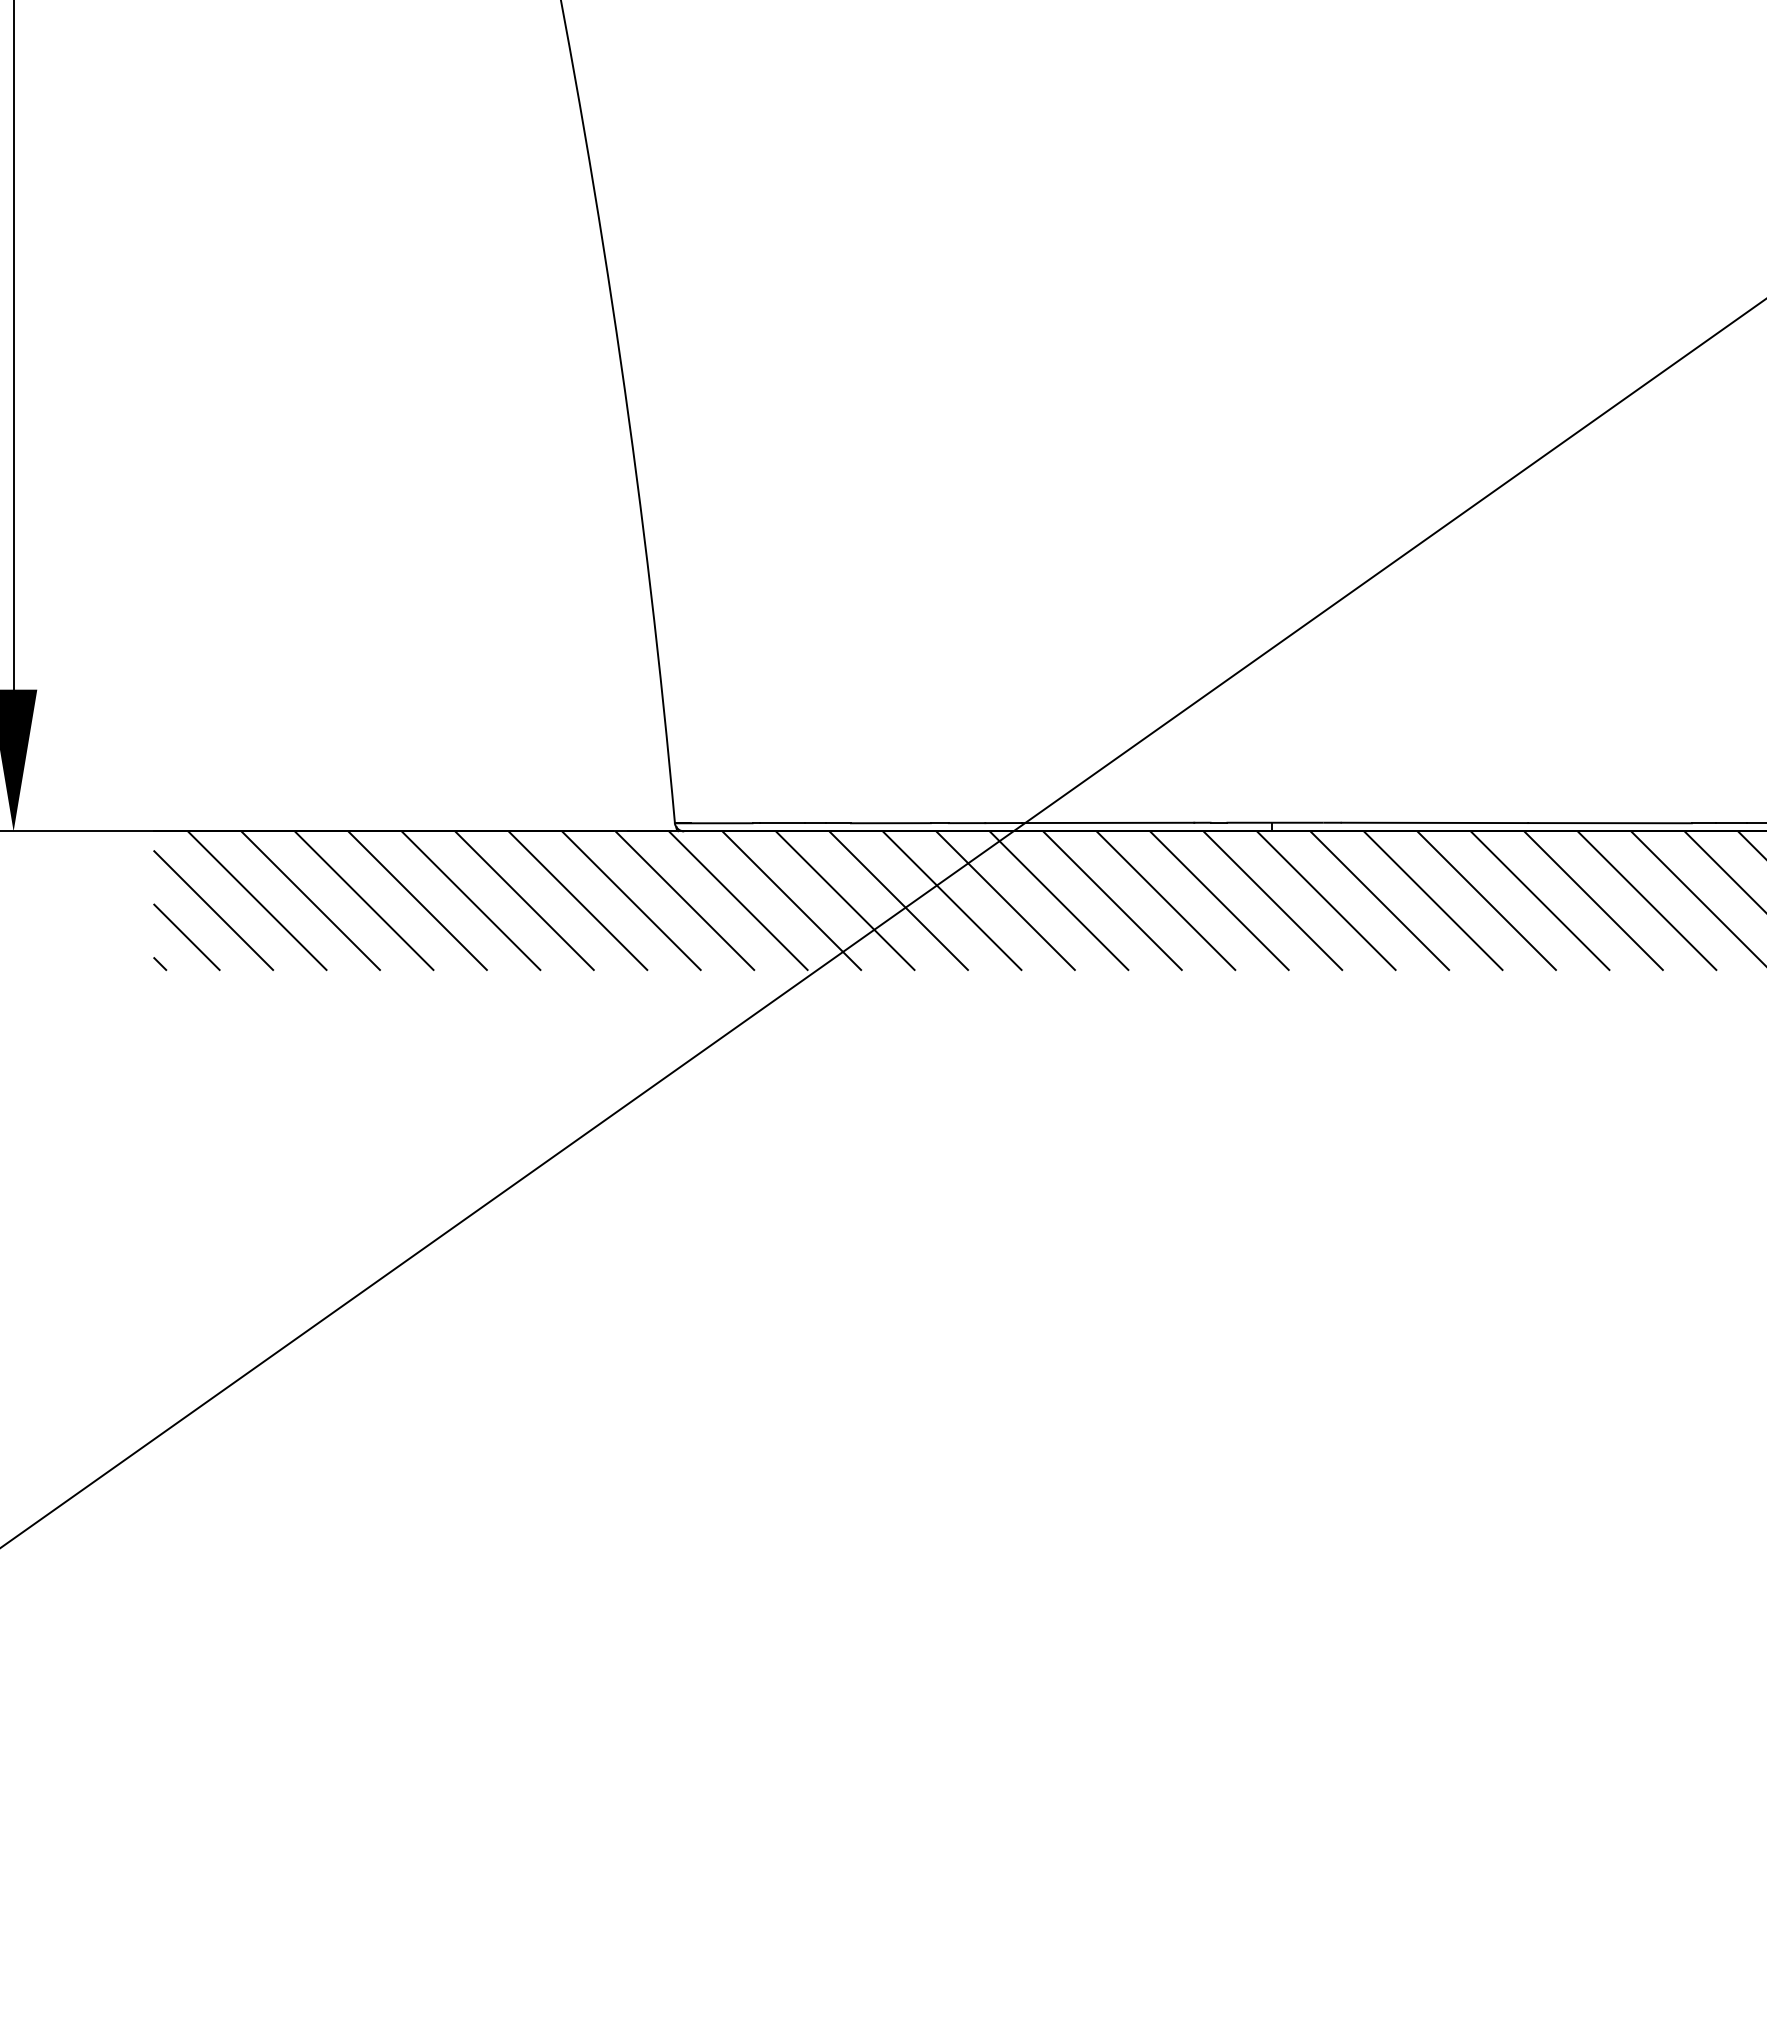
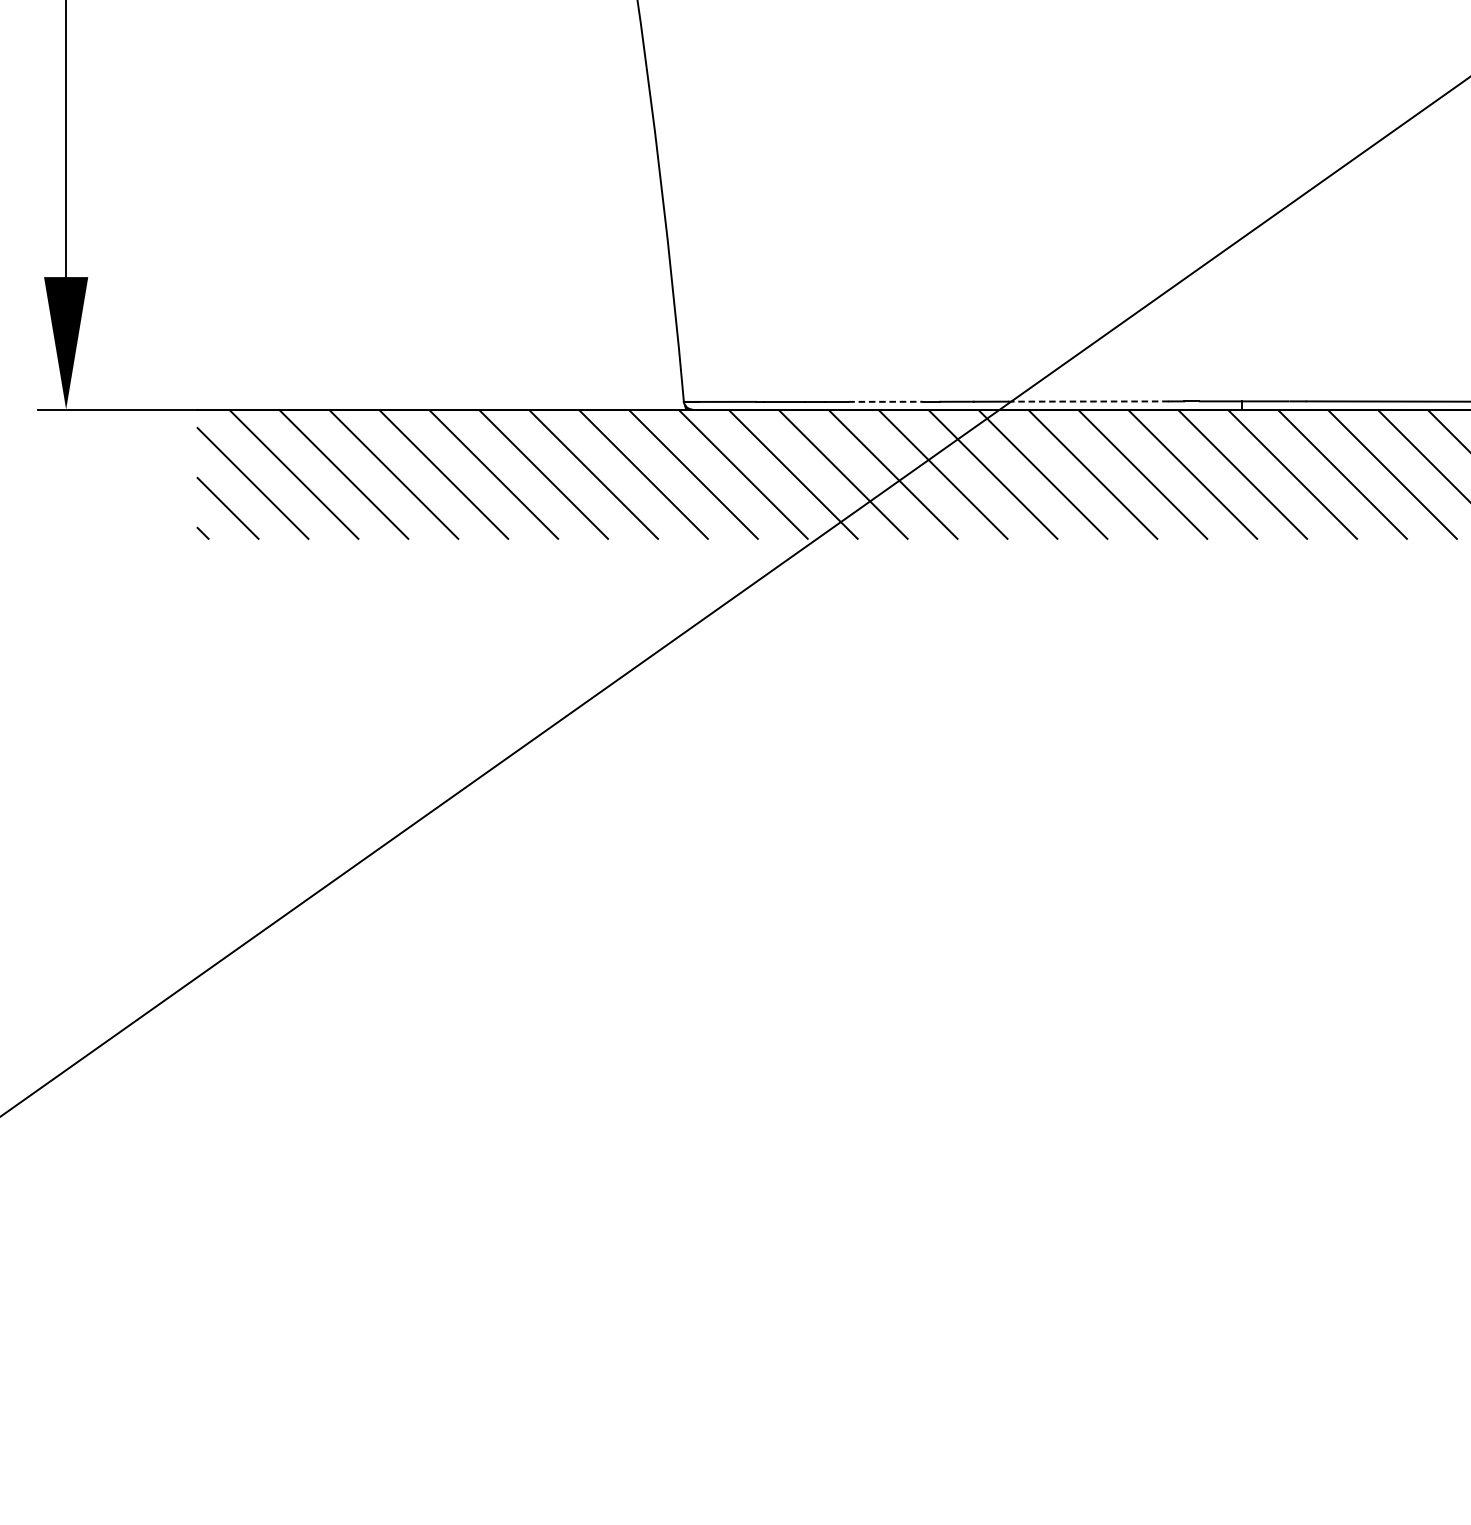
line: (1108, 822) -> (1088, 401), solid -> dashed
line: (890, 823) -> (885, 402), solid -> dashed

